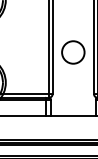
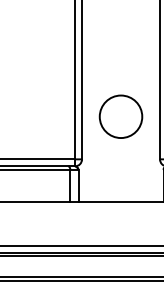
circle: (73, 52) -> (121, 116), moved

